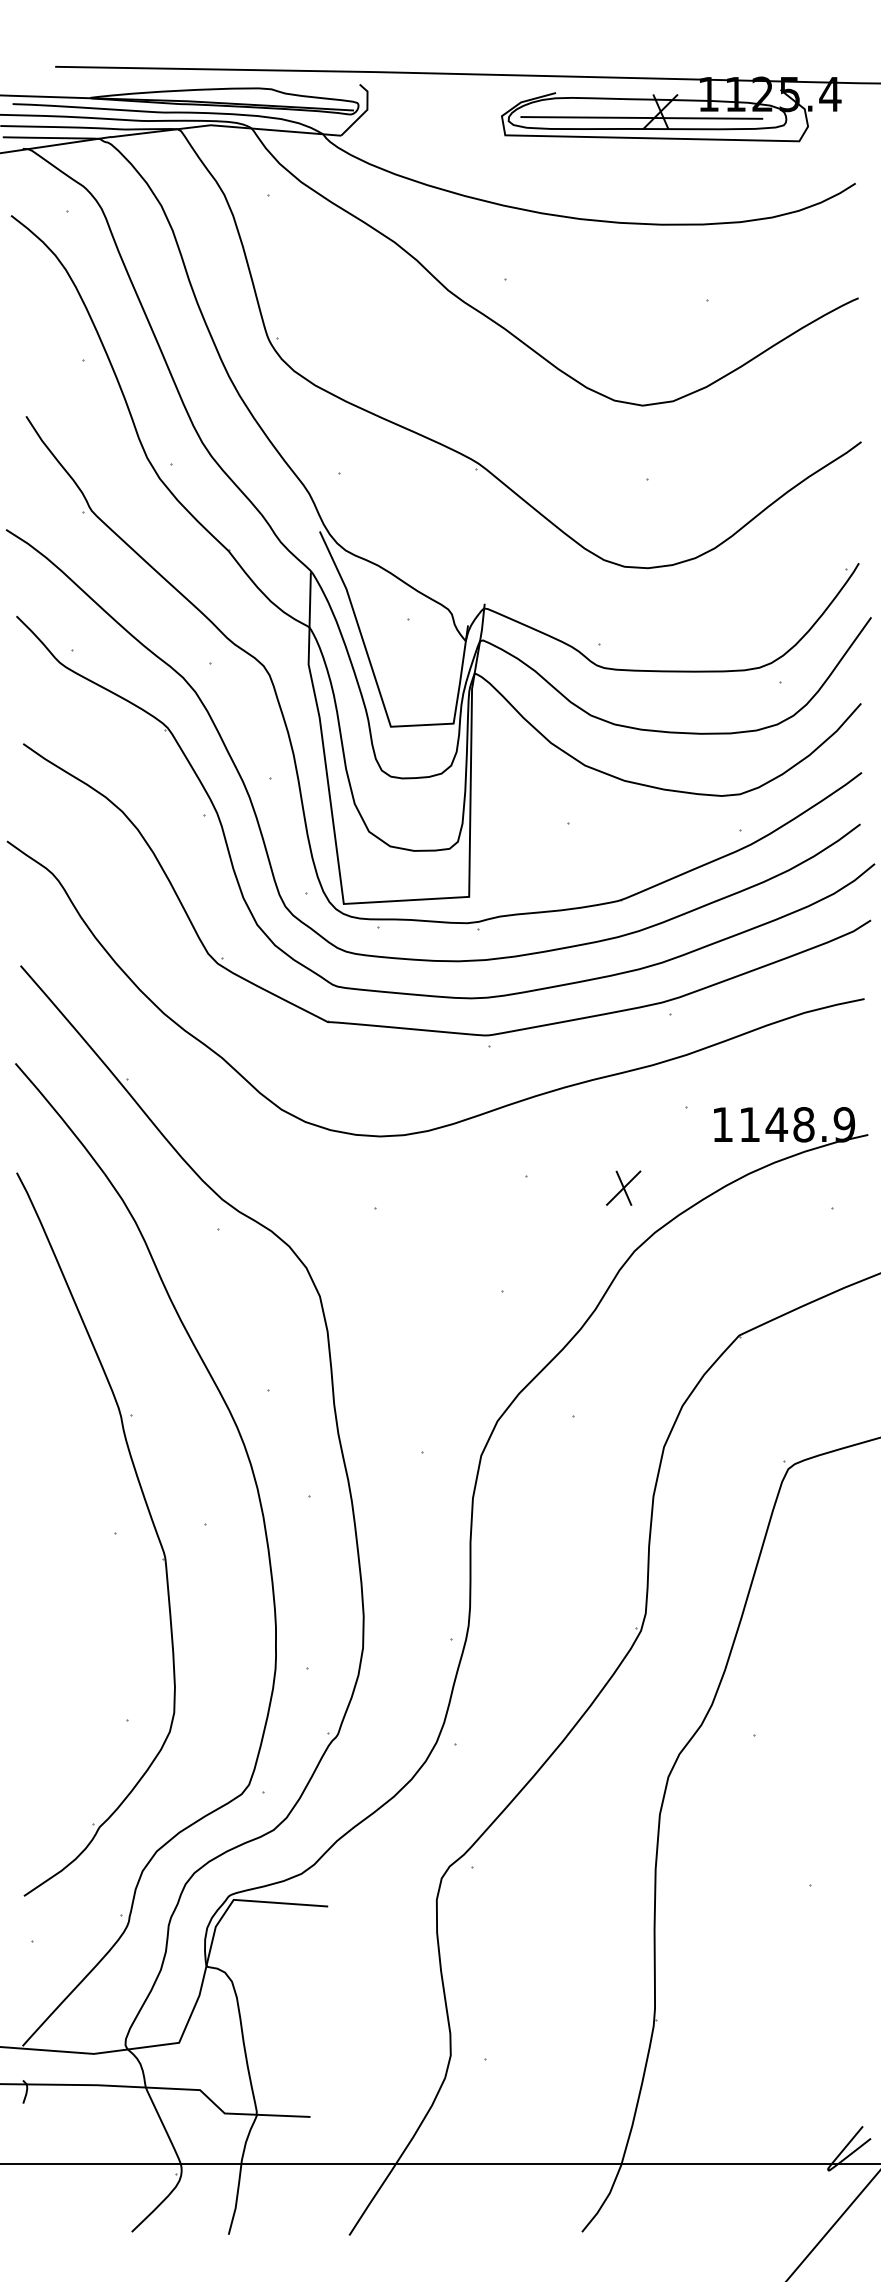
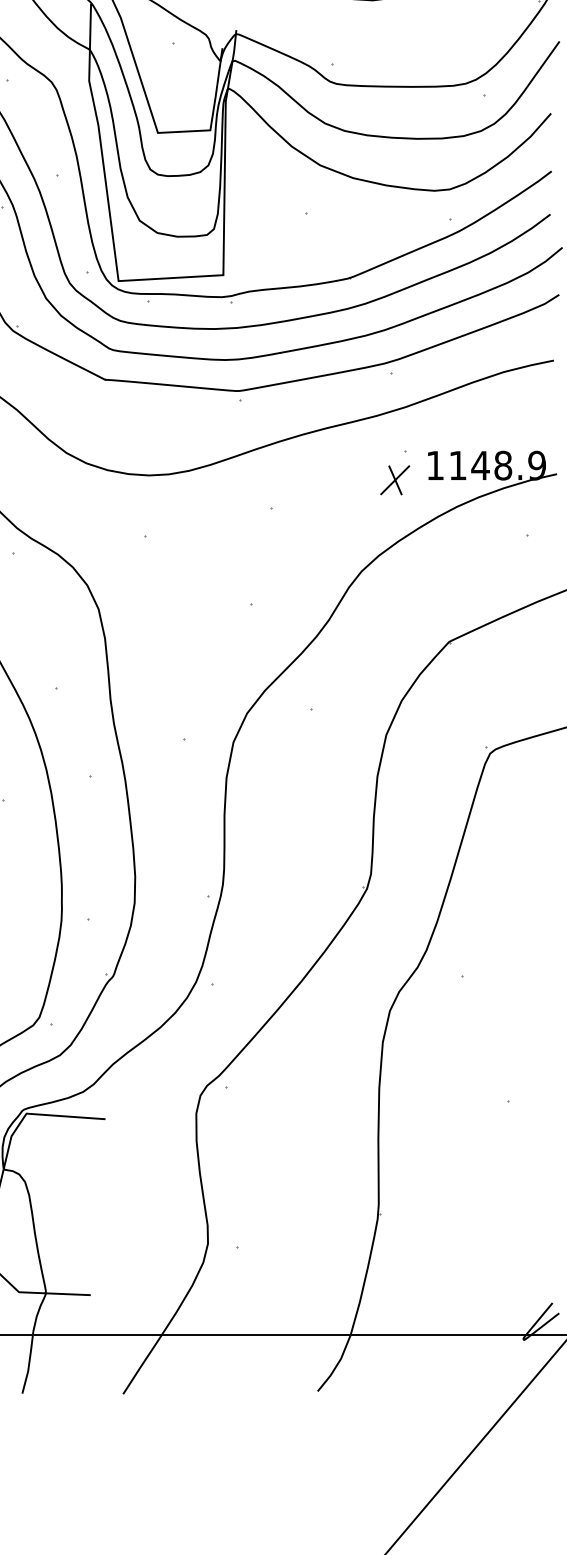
part: (623, 1187) -> (395, 479), moved

